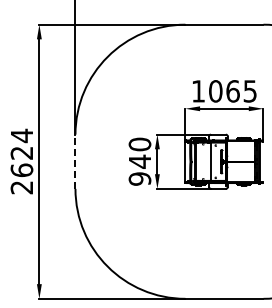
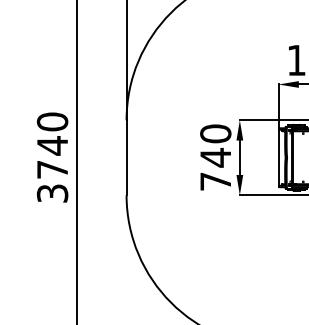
text: (21, 161) -> (51, 157), 2624 -> 3740
line: (75, 161) -> (126, 157), dashed -> solid
text: (139, 178) -> (215, 180), 940 -> 740

